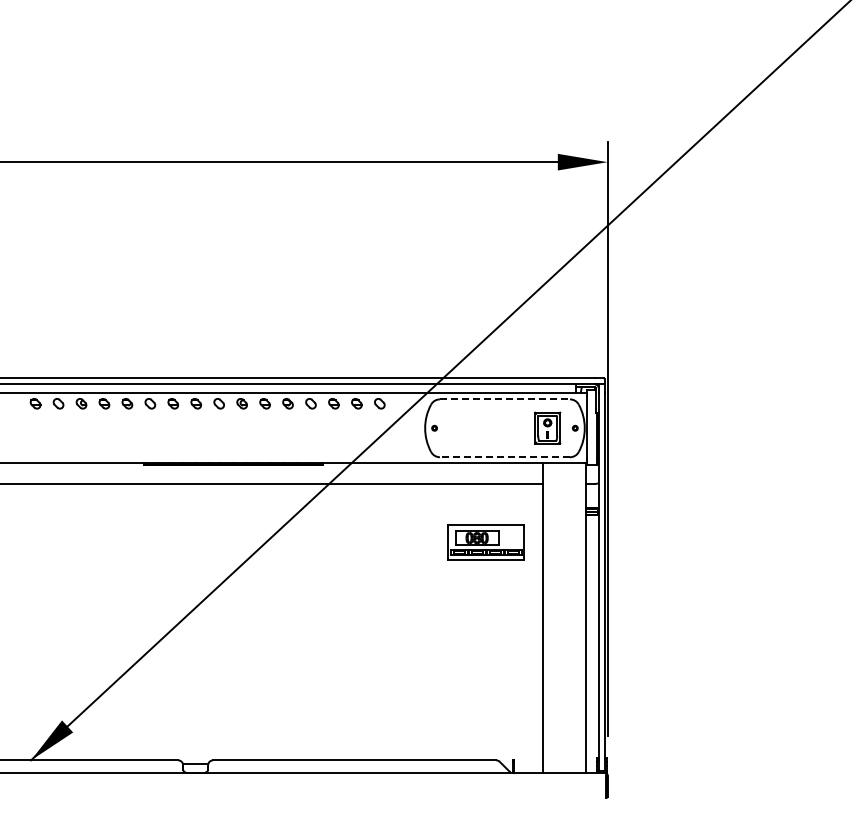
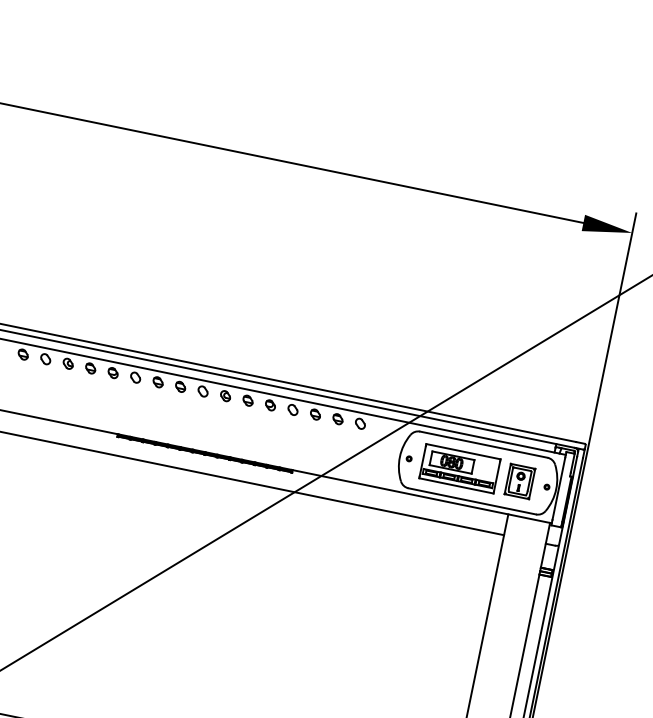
line: (505, 399) -> (484, 444), dashed -> solid
line: (504, 457) -> (471, 501), dashed -> solid
part: (485, 542) -> (459, 468), moved

